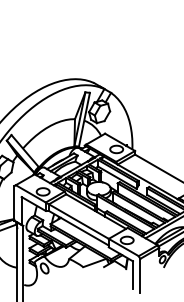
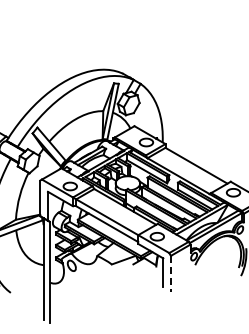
line: (139, 275) -> (170, 273), solid -> dashed

